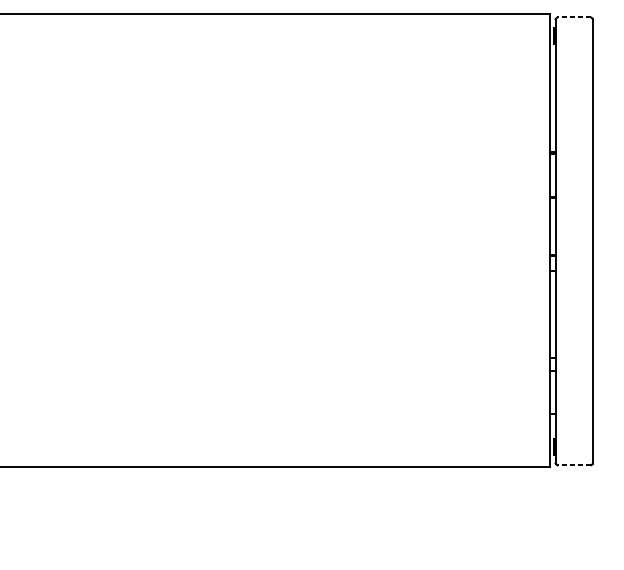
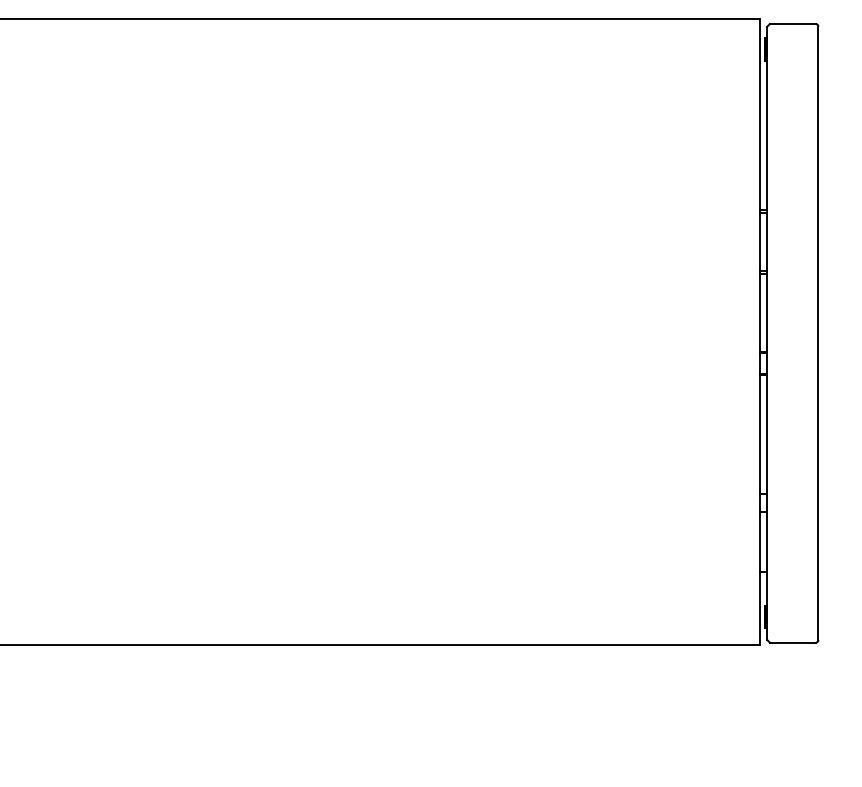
line: (573, 17) -> (792, 24), dashed -> solid
line: (573, 465) -> (792, 642), dashed -> solid

